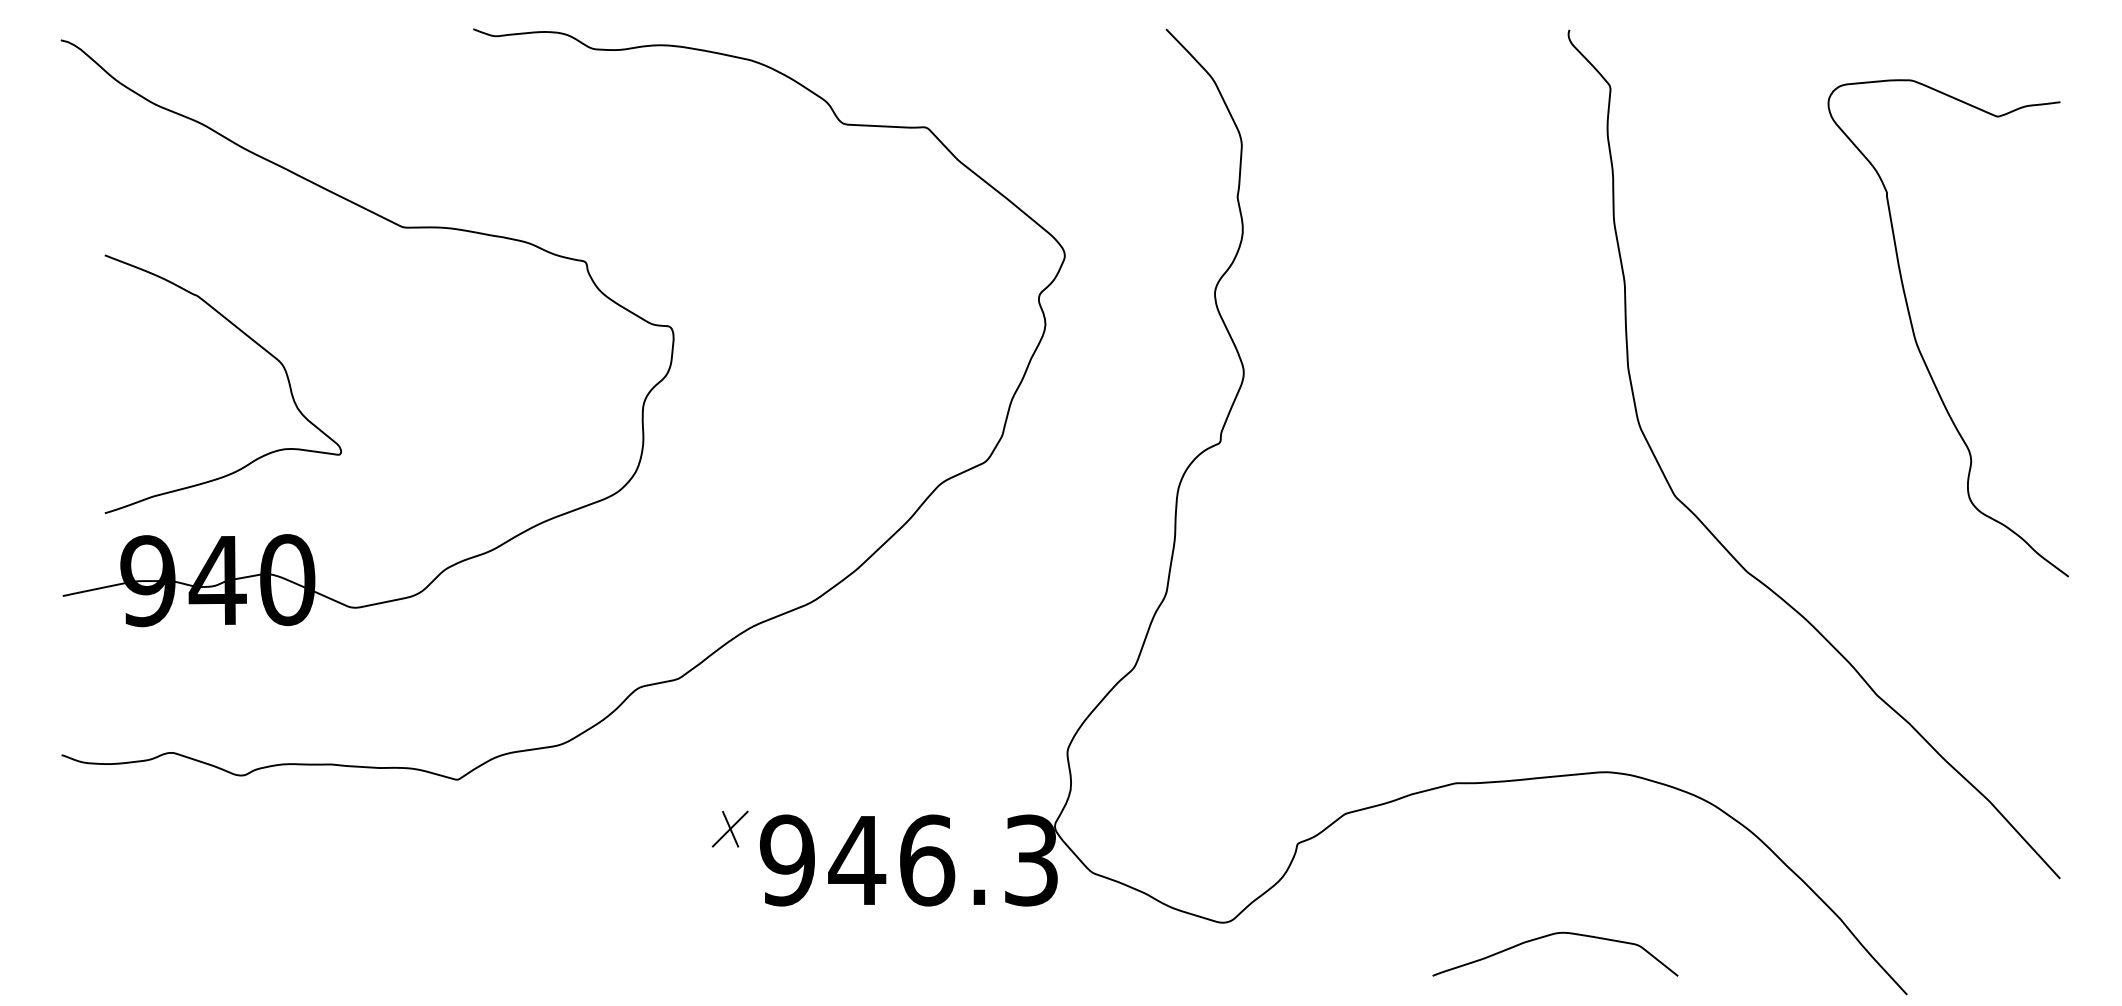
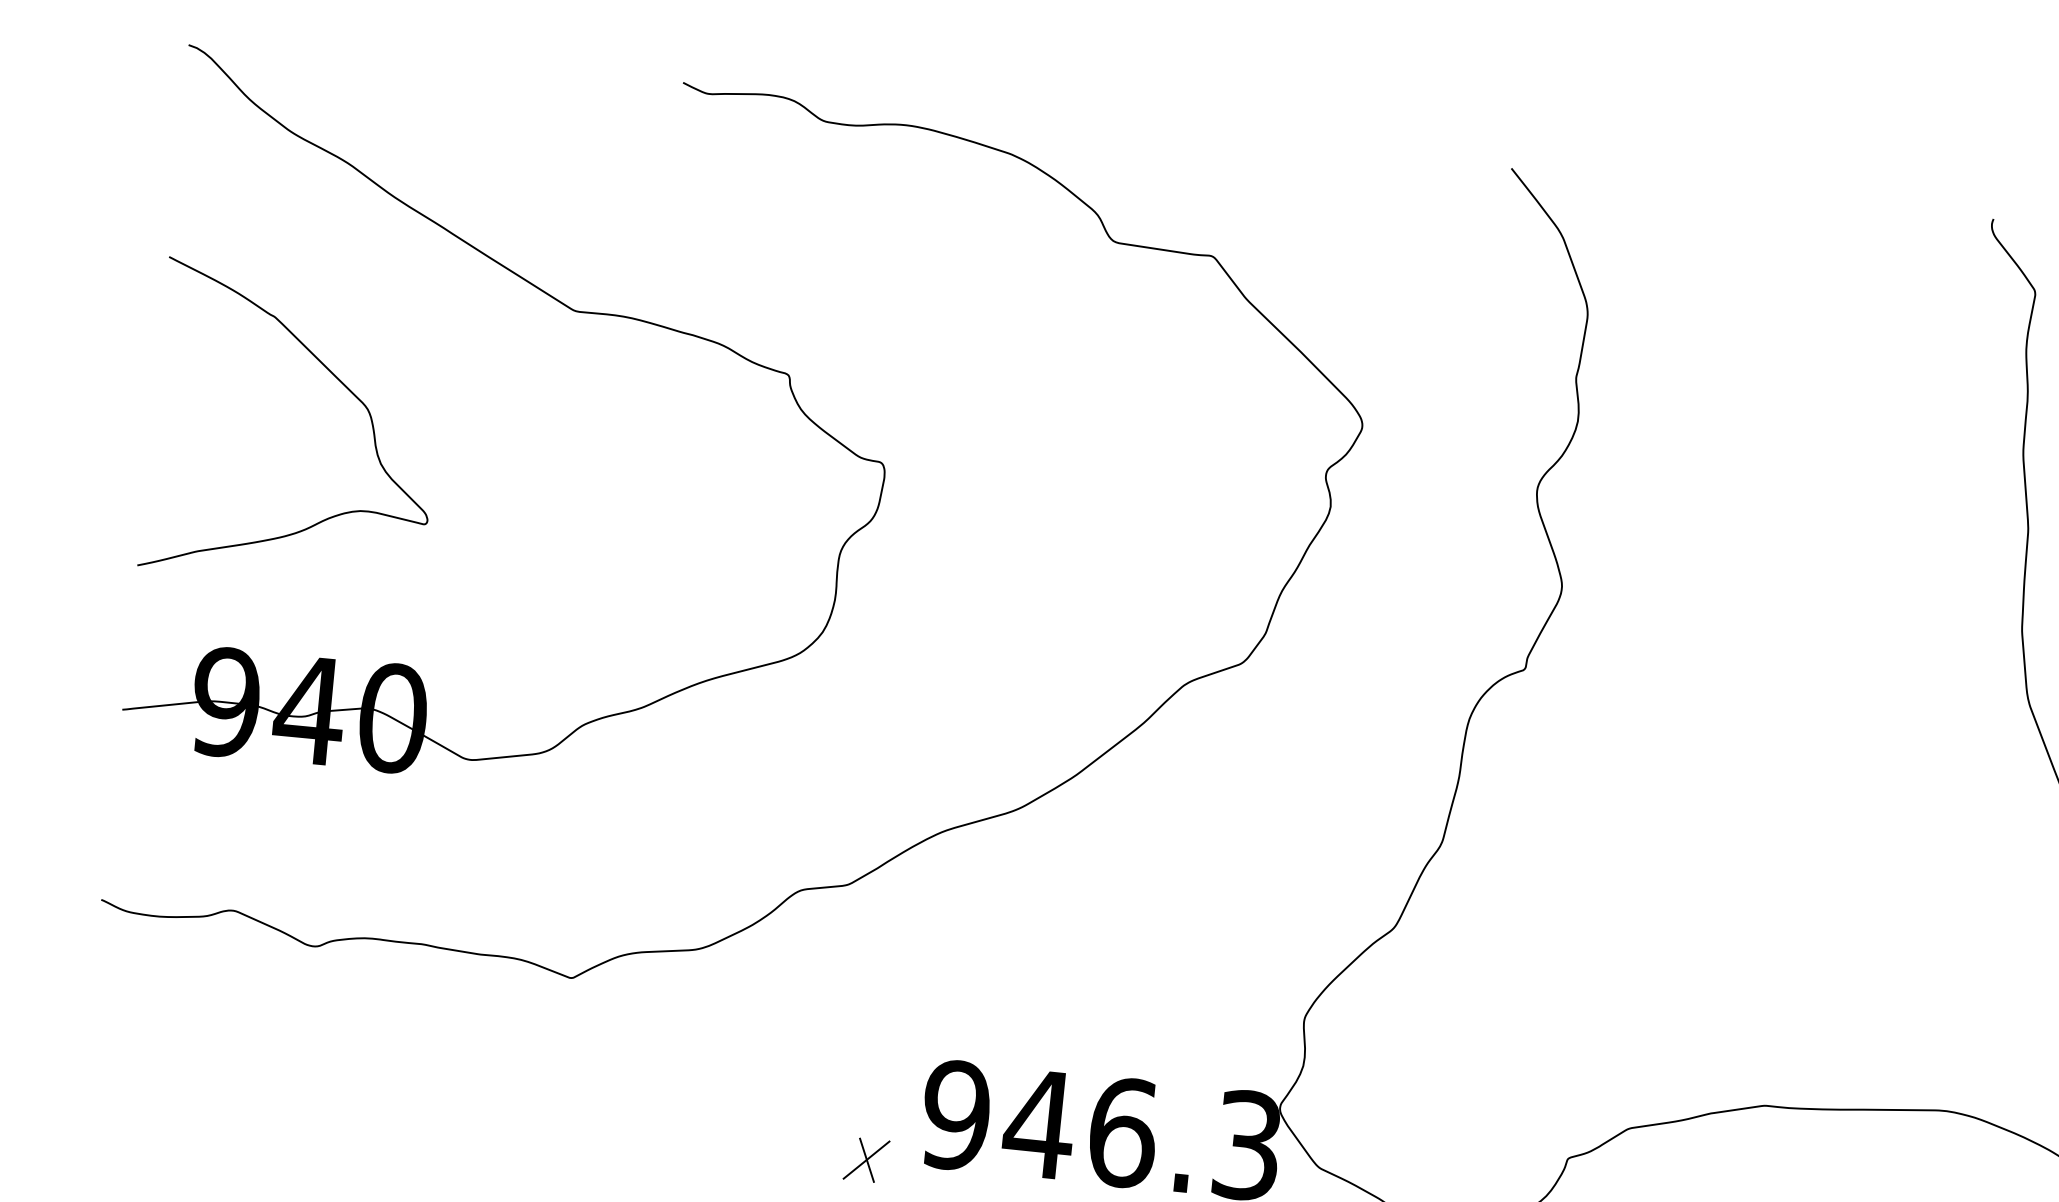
curve: (256, 344) -> (339, 382), moved
part: (729, 828) -> (865, 1159), moved

